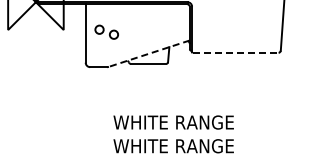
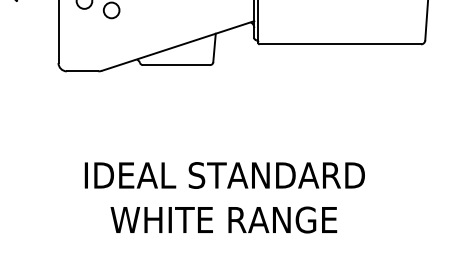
line: (235, 52) -> (340, 43), dashed -> solid
line: (149, 53) -> (178, 45), dashed -> solid
text: (173, 122) -> (223, 175), WHITE RANGE -> IDEAL STANDARD

